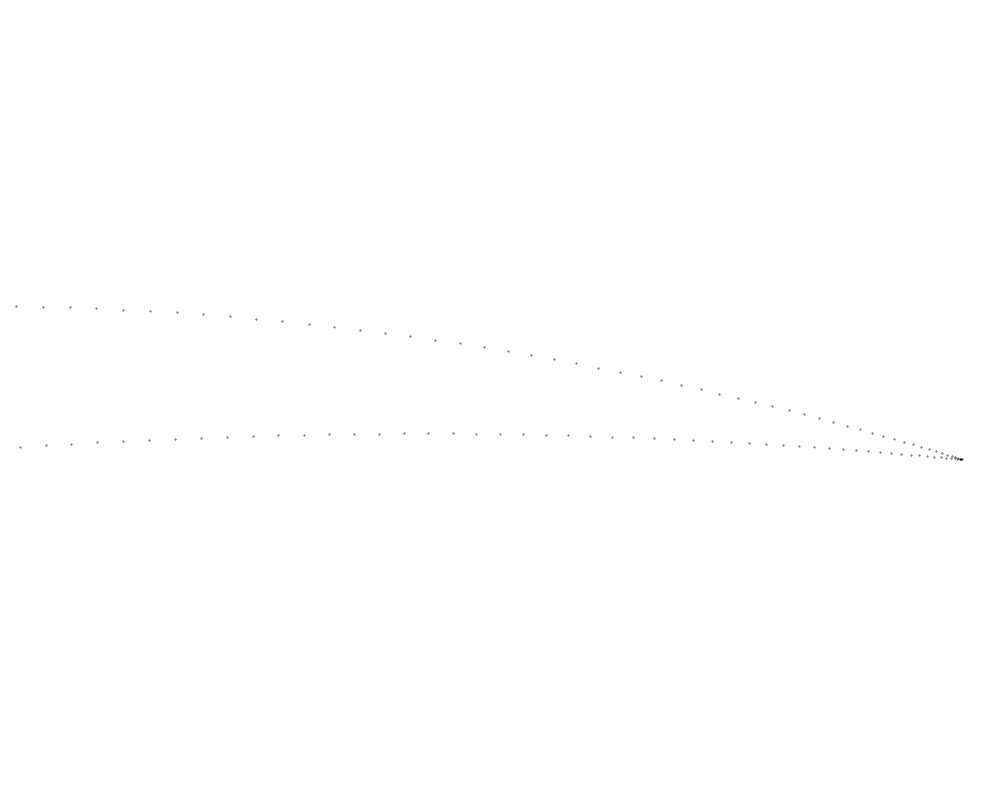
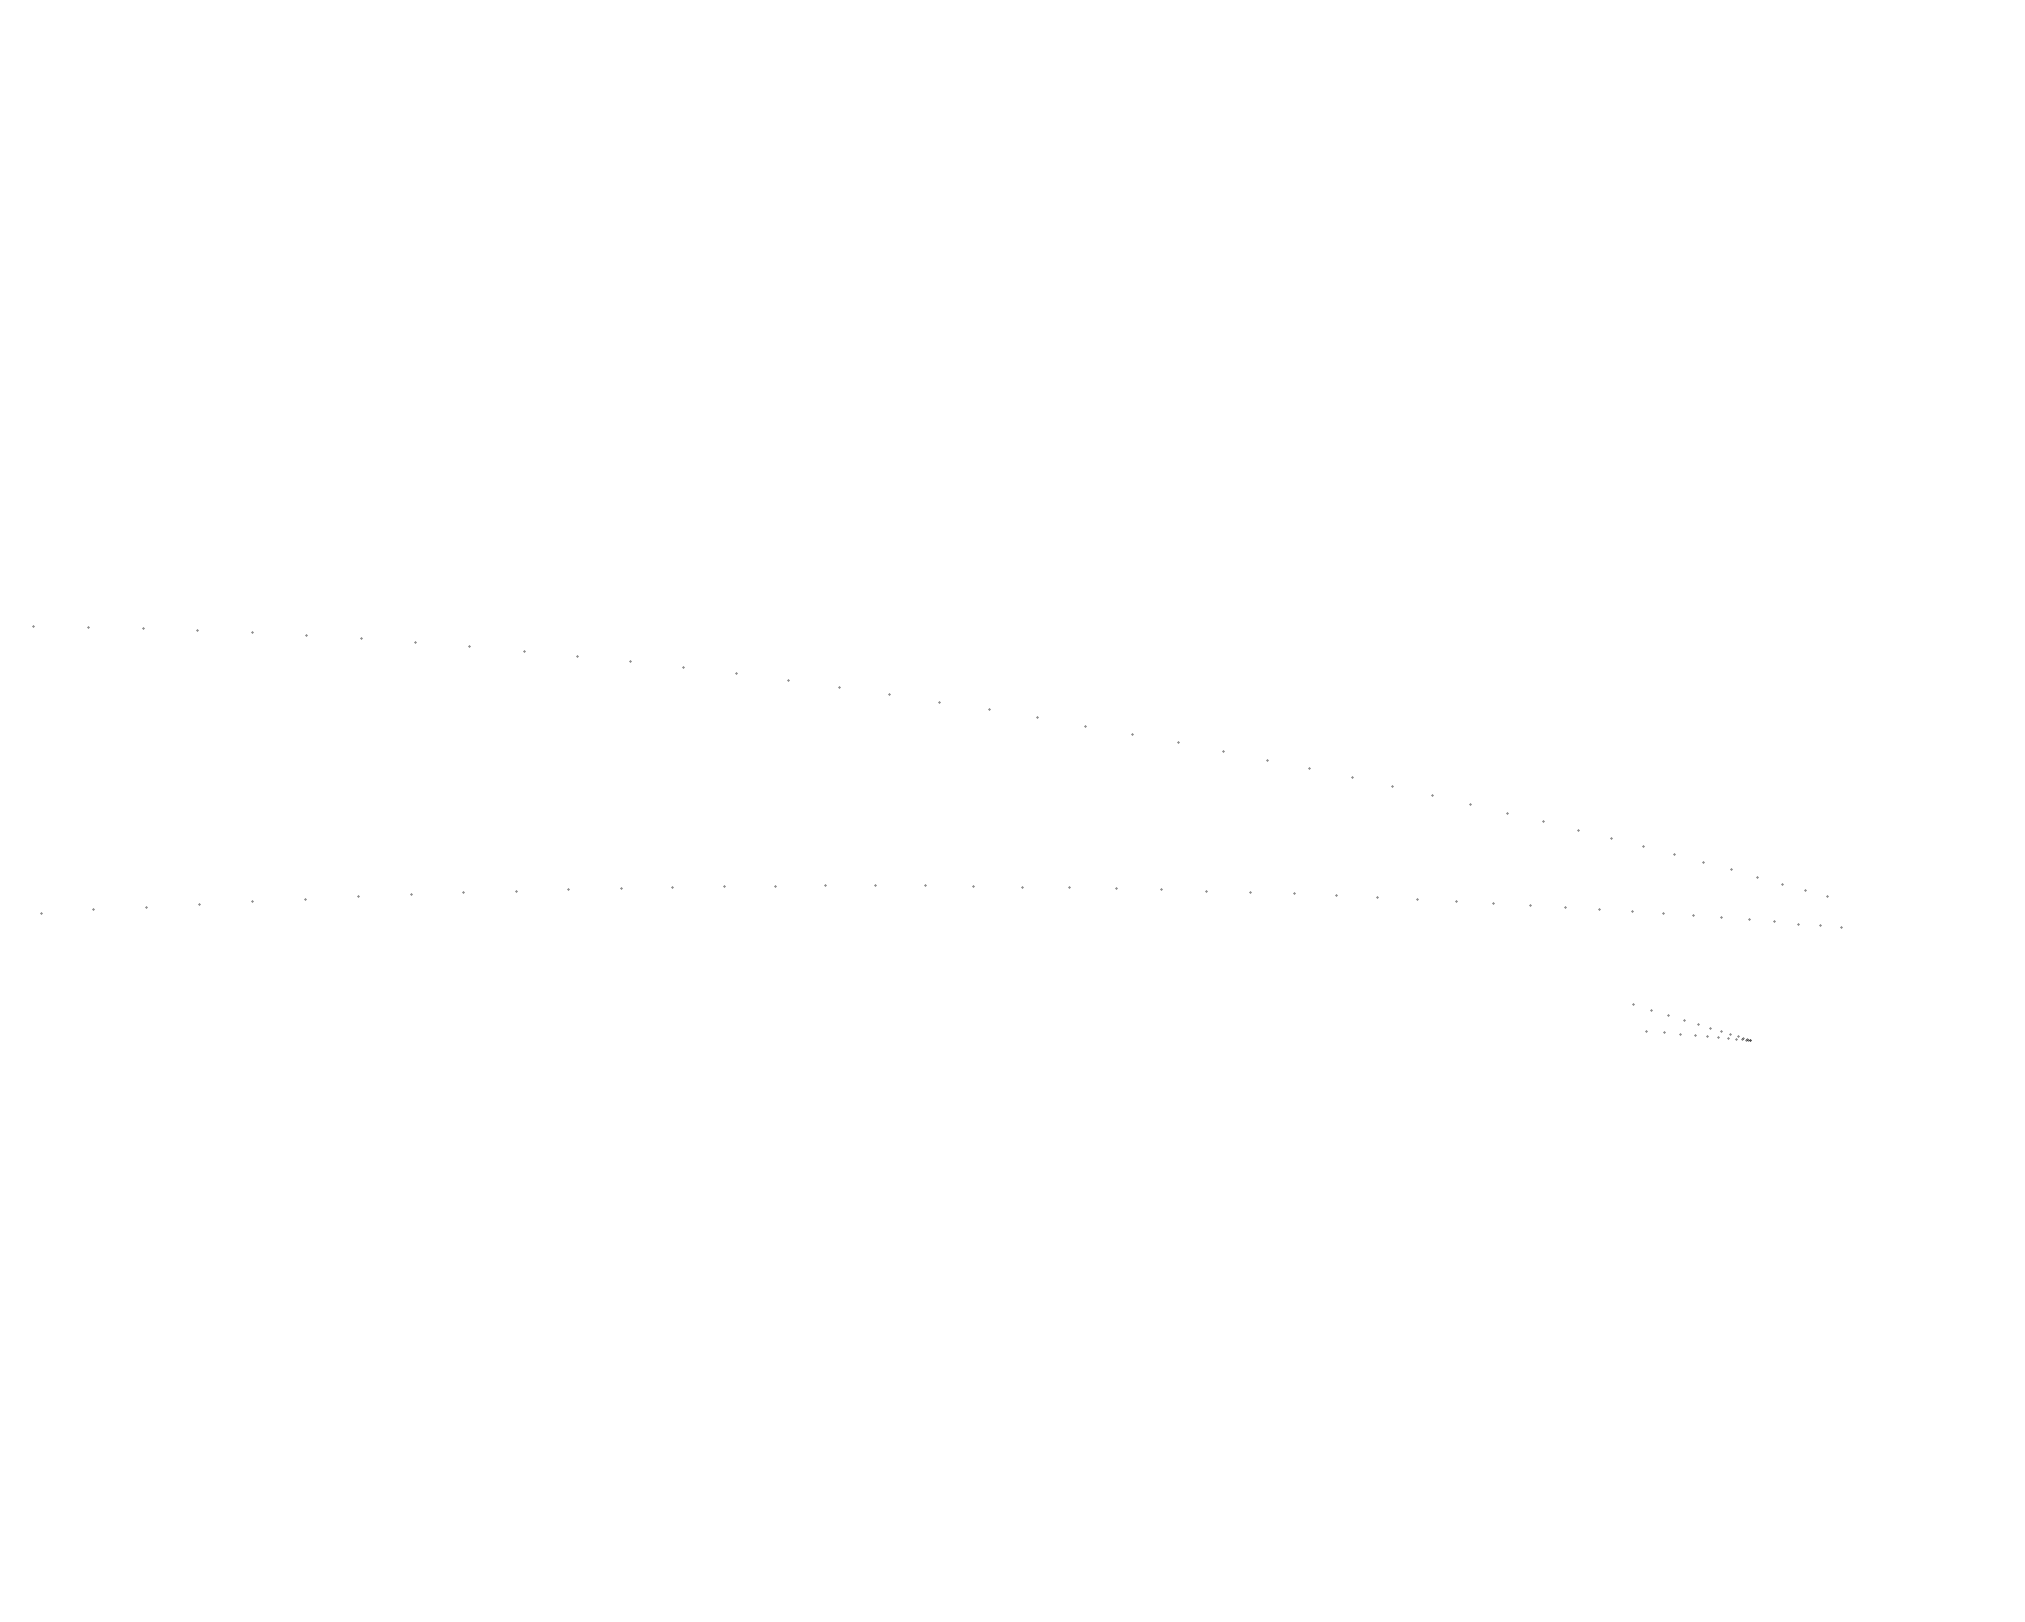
part: (933, 450) -> (1692, 1022), moved

